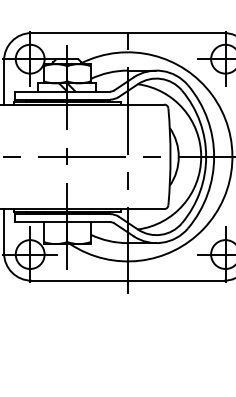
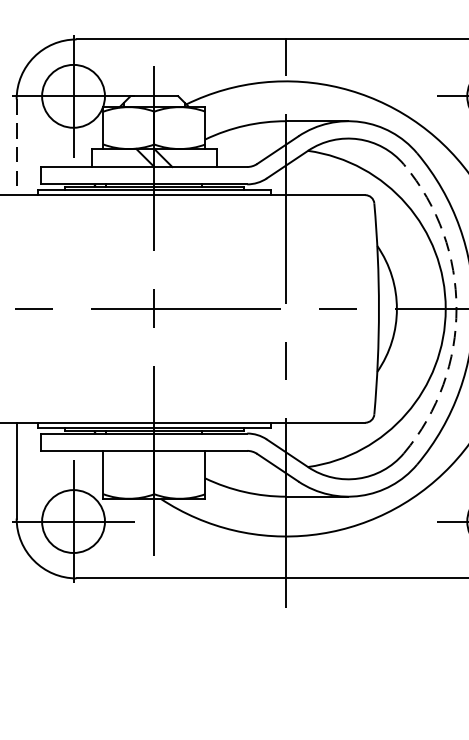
line: (4, 83) -> (17, 149), solid -> dashed
arc: (206, 156) -> (457, 308), solid -> dashed

